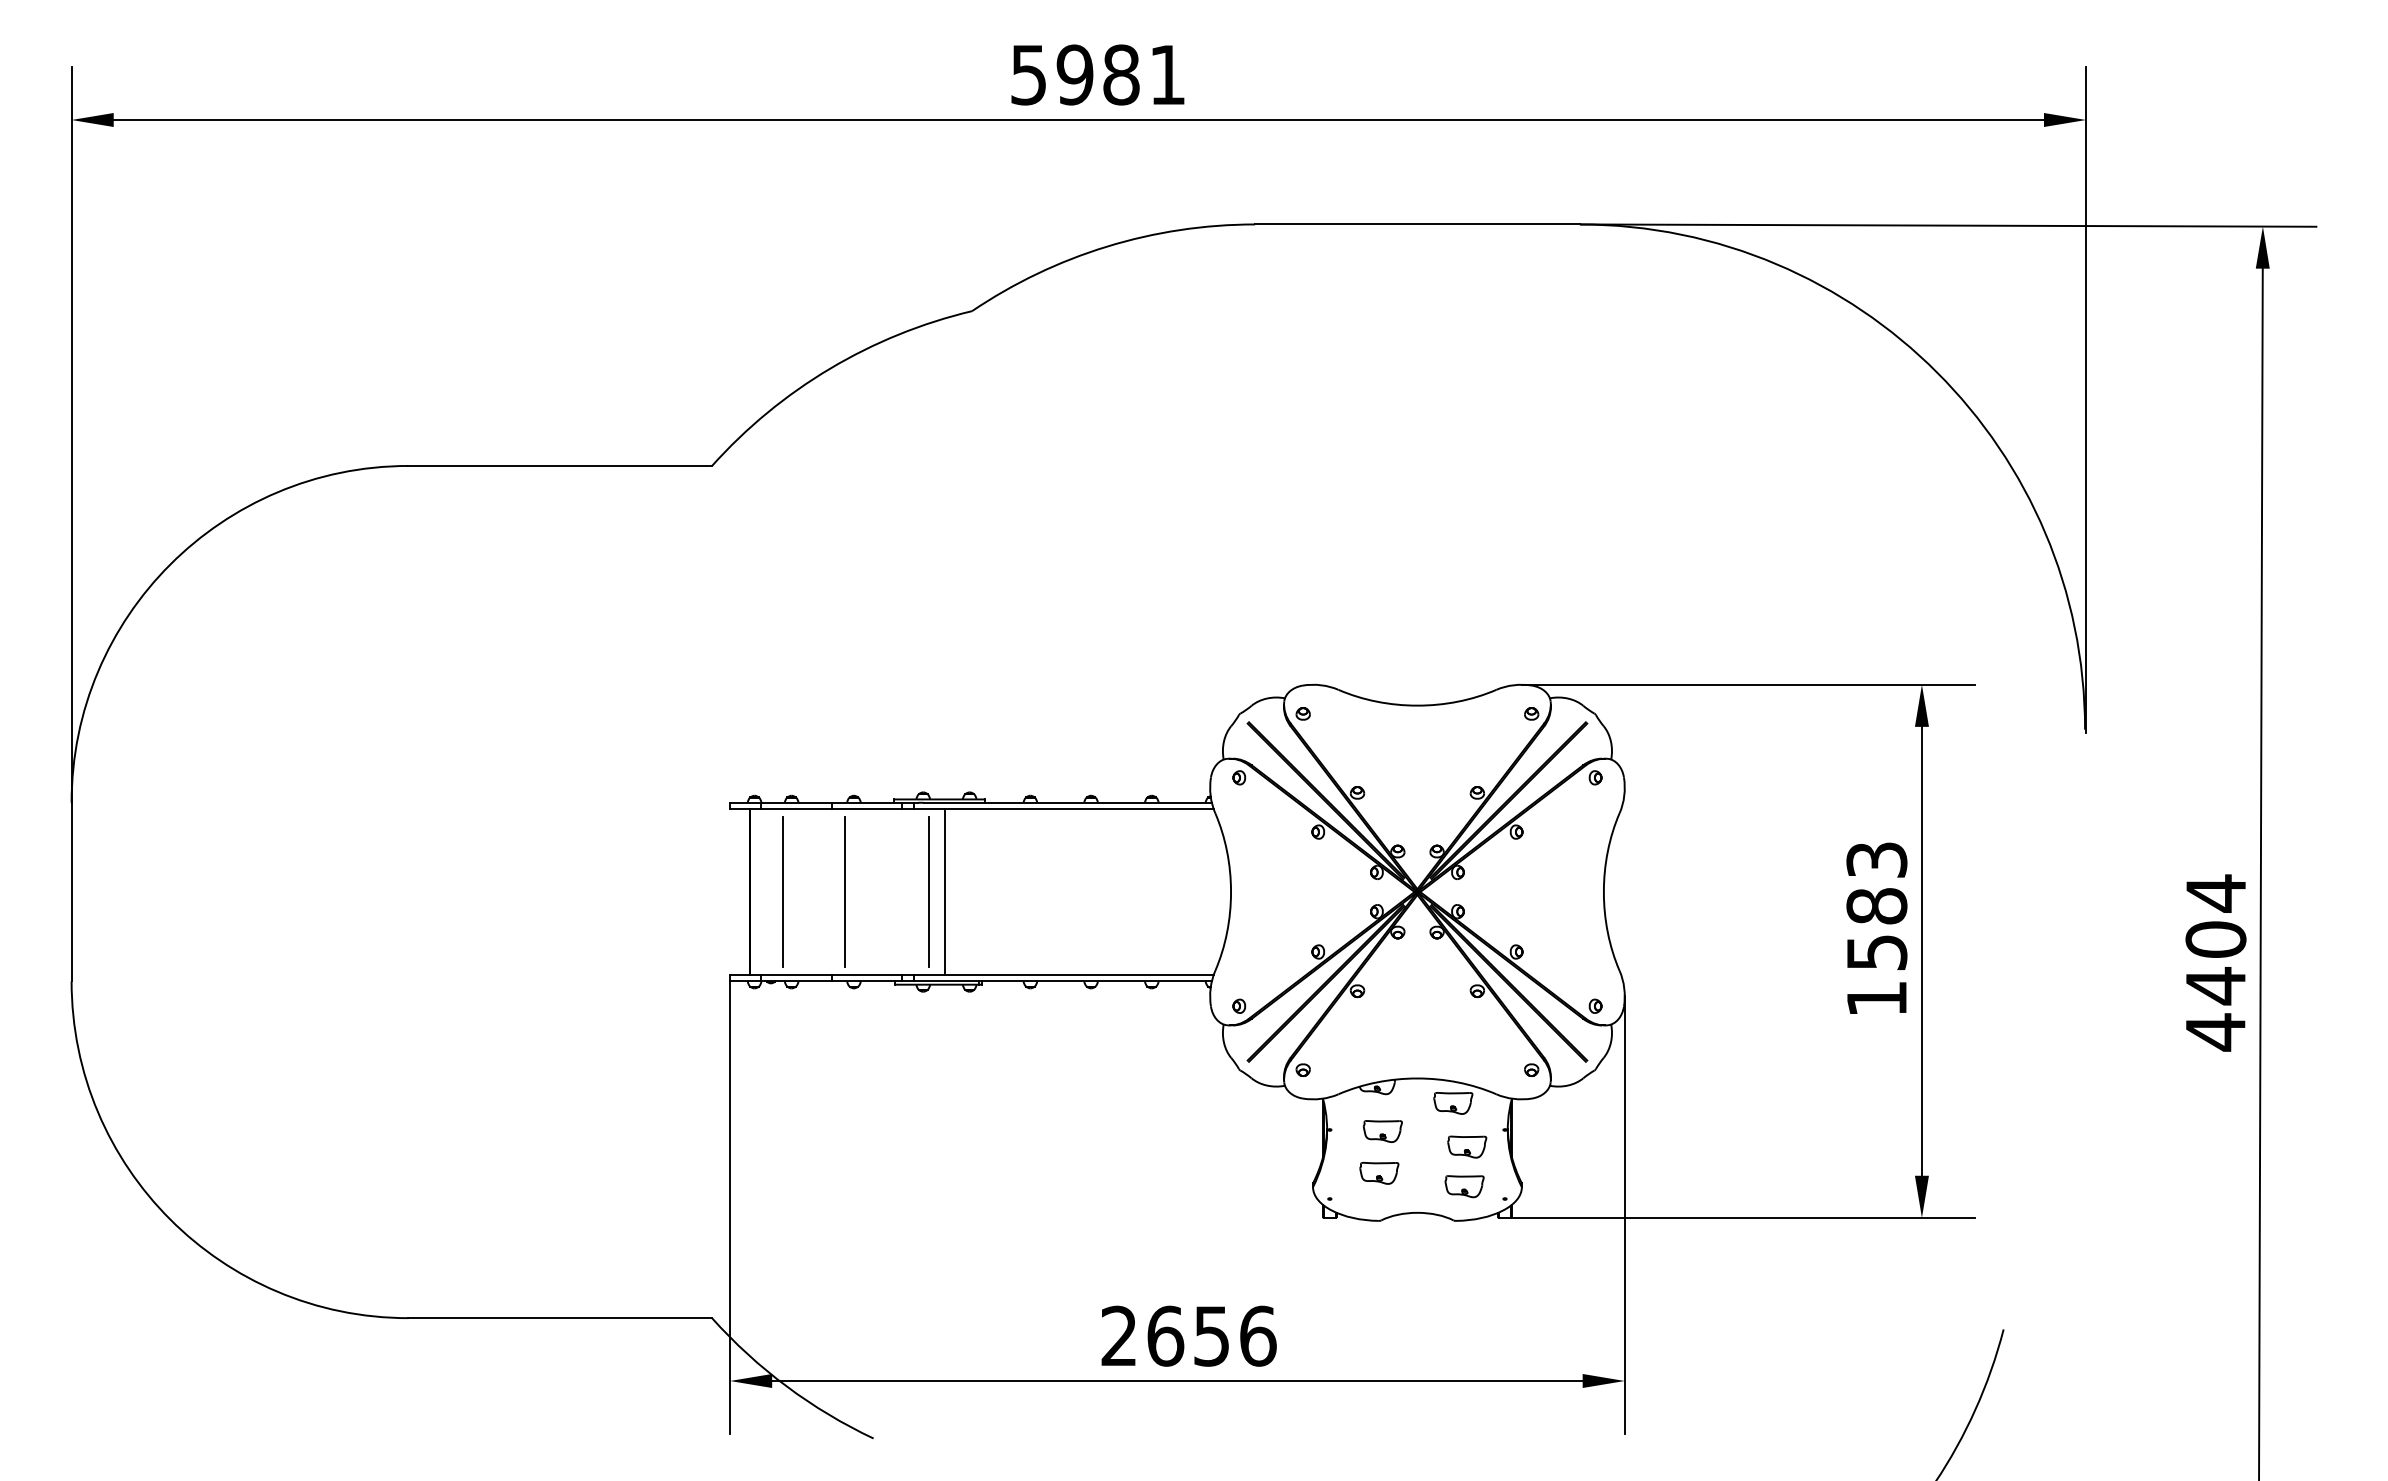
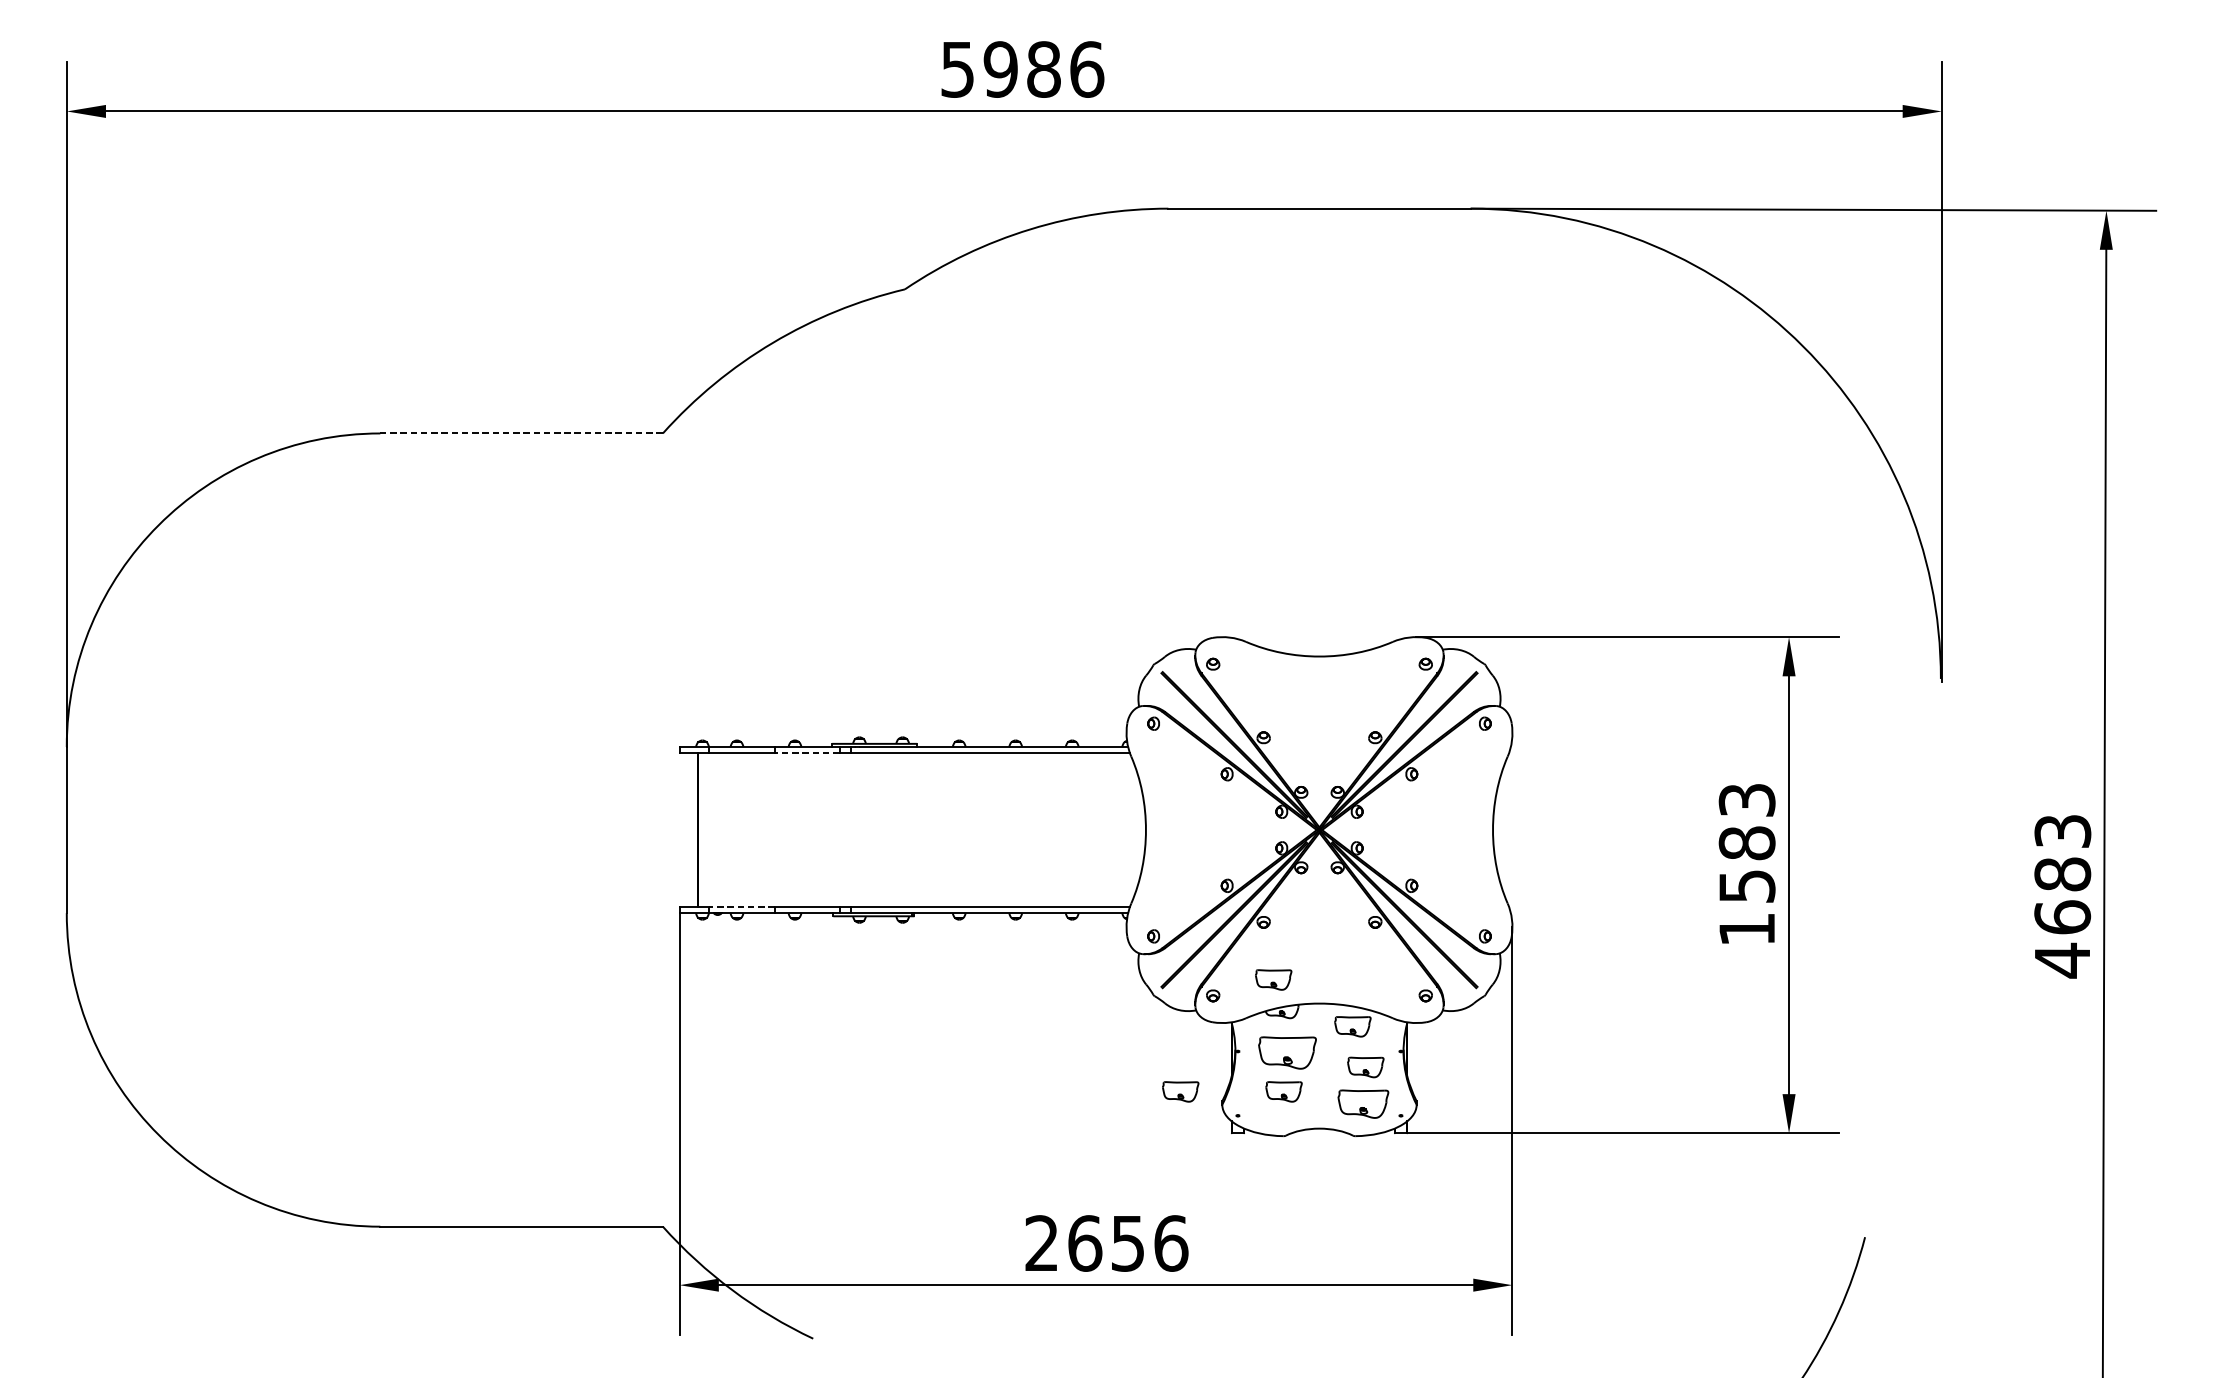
text: (1167, 74) -> (1086, 69), 5981 -> 5986
line: (560, 465) -> (521, 433), solid -> dashed
line: (867, 809) -> (807, 753), solid -> dashed
line: (782, 891) -> (728, 829), removed
line: (844, 891) -> (786, 829), removed
line: (929, 891) -> (865, 829), removed
line: (945, 891) -> (880, 829), removed
text: (2215, 939) -> (2062, 874), 4404 -> 4683
line: (796, 974) -> (741, 906), solid -> dashed
part: (1368, 1052) -> (1273, 979), added
part: (1382, 1131) -> (1286, 1052), size x1.6
part: (1268, 1172) -> (1180, 1091), added
part: (1464, 1186) -> (1363, 1104), size x1.4

